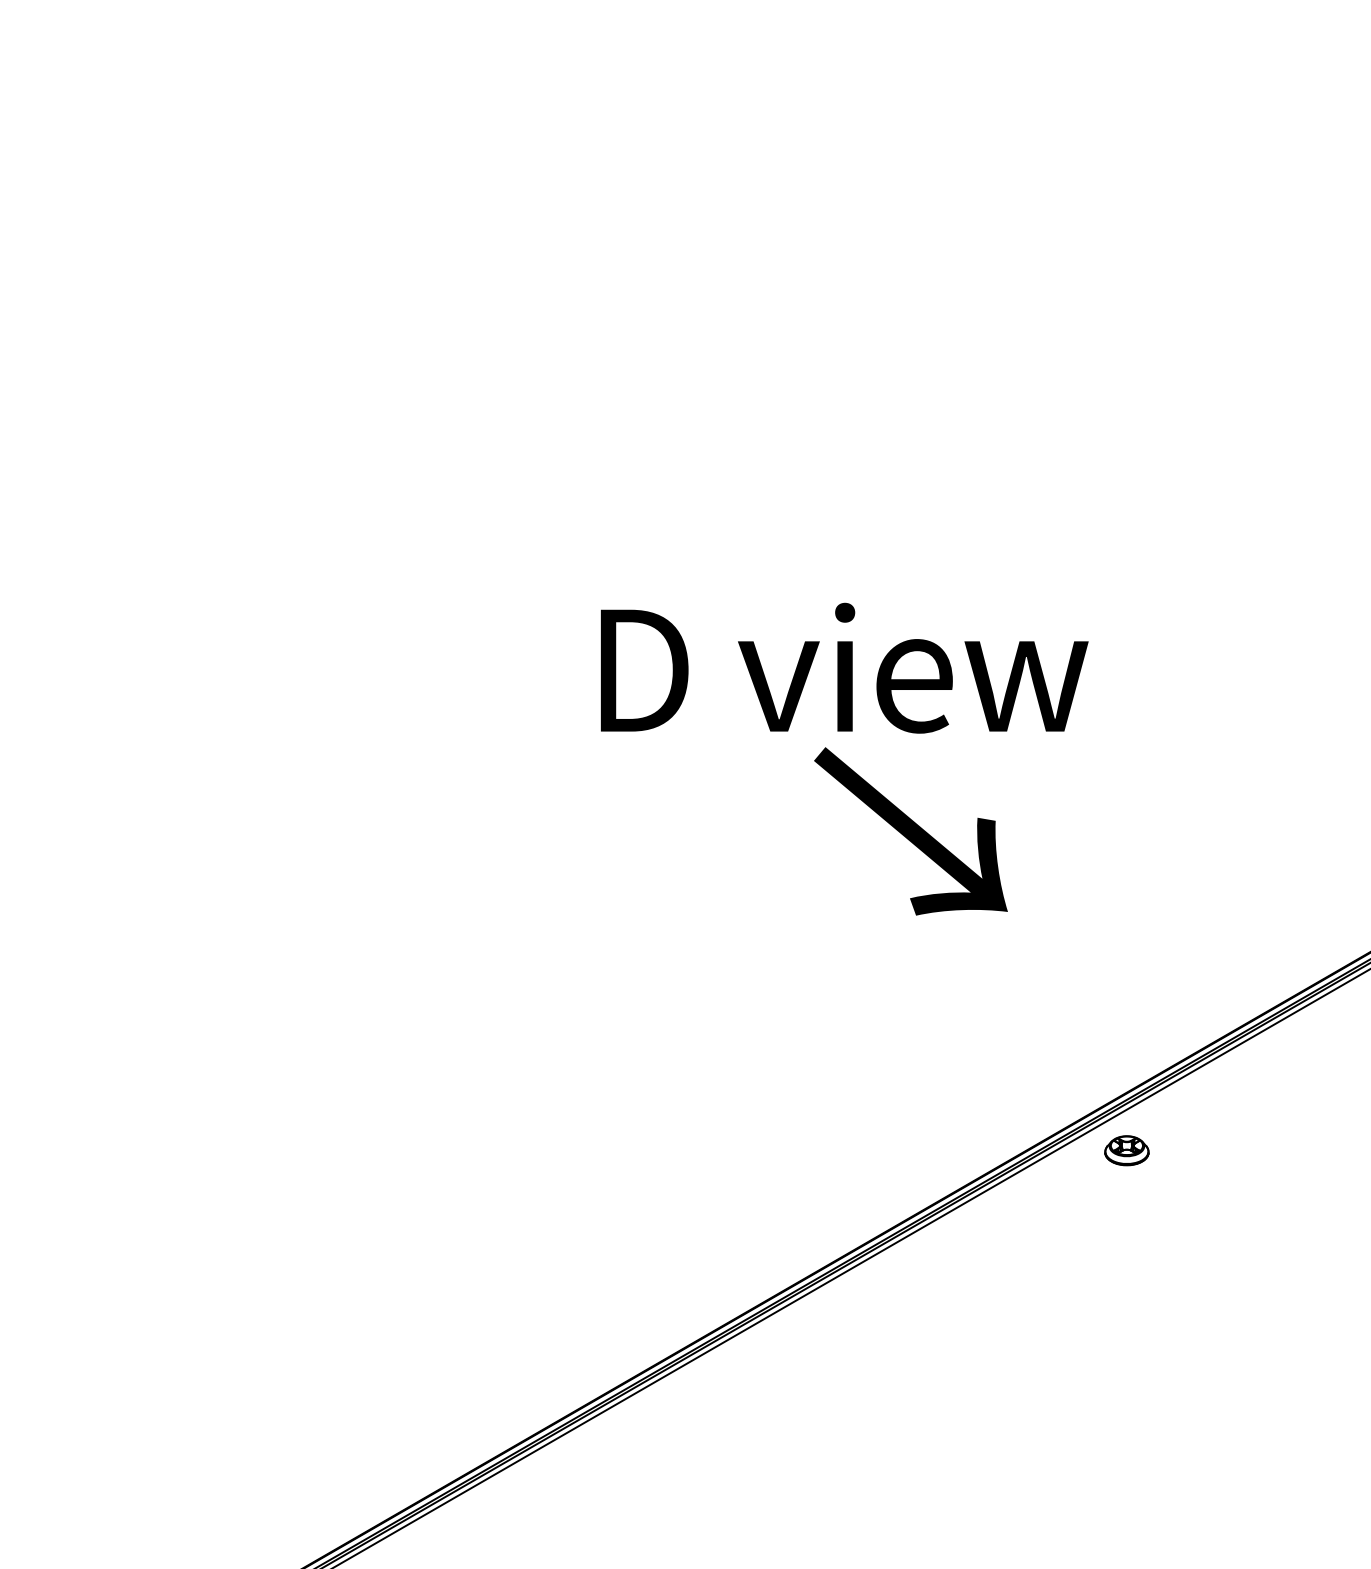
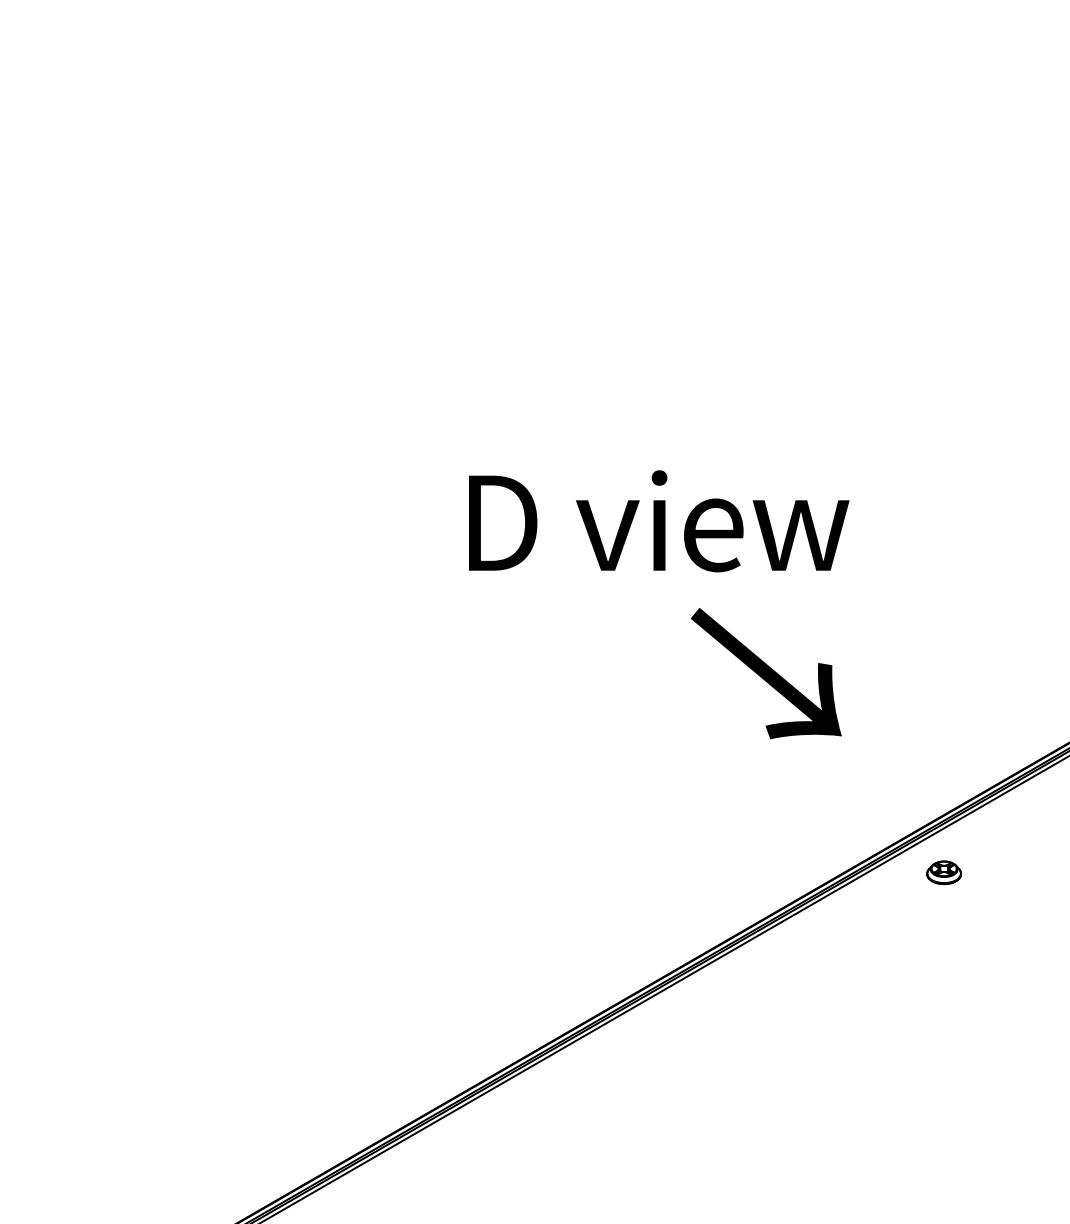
text: (910, 831) -> (765, 673), moved
part: (1126, 1150) -> (943, 872), moved

